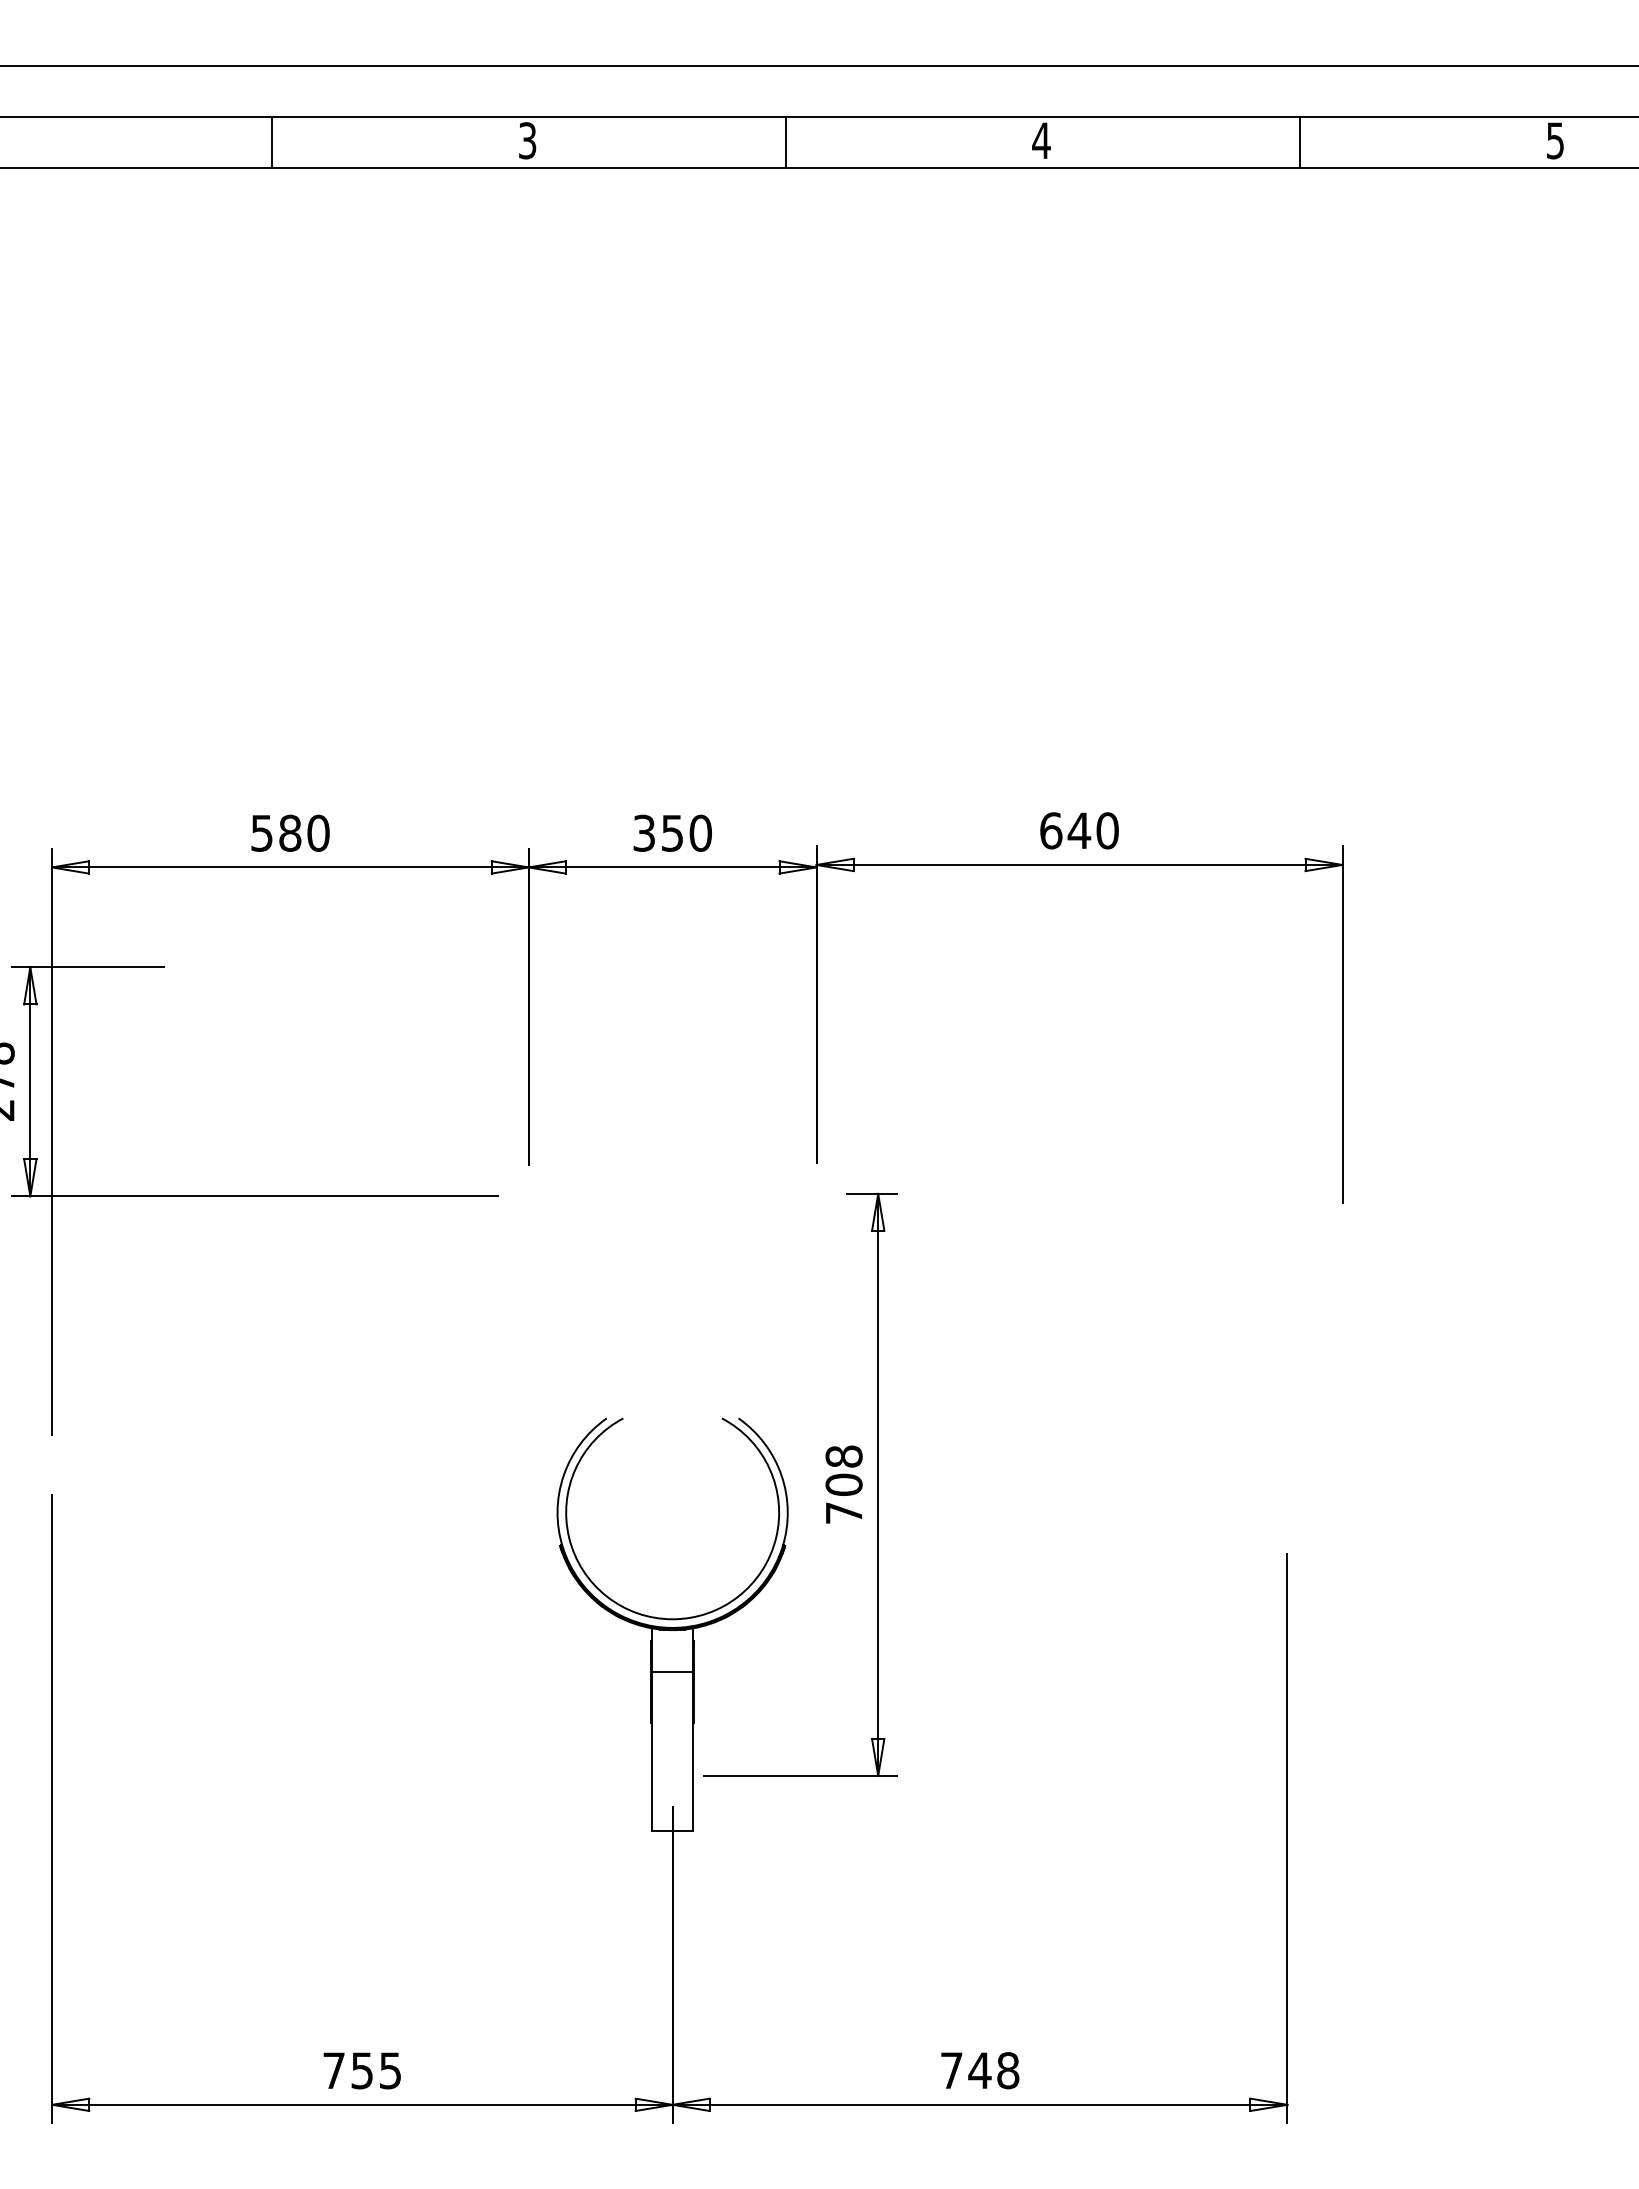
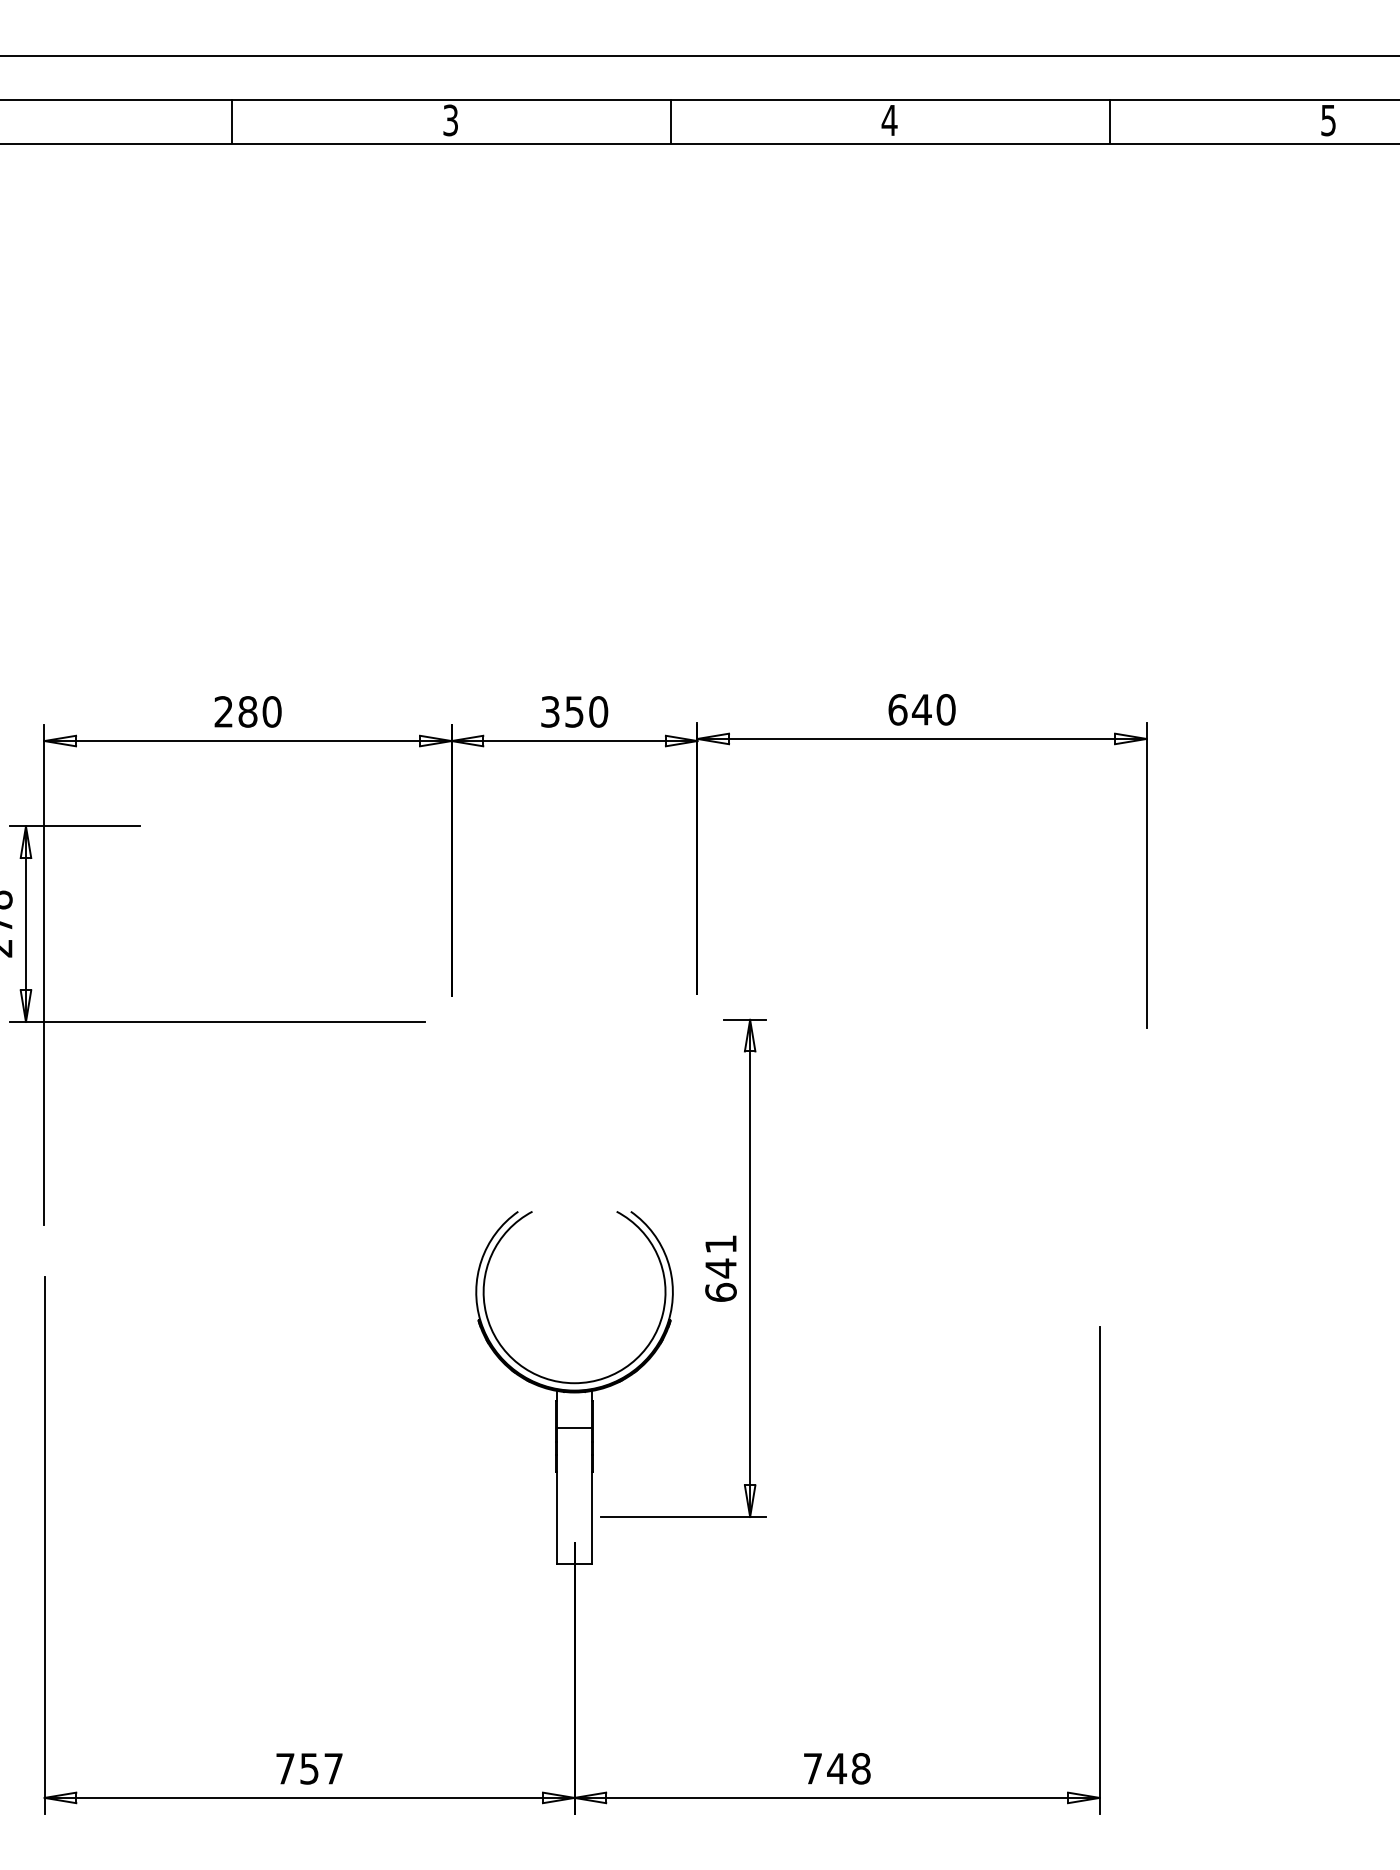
text: (261, 832) -> (223, 711), 580 -> 280
text: (843, 1484) -> (720, 1268), 708 -> 641
text: (390, 2070) -> (333, 1768), 755 -> 757

